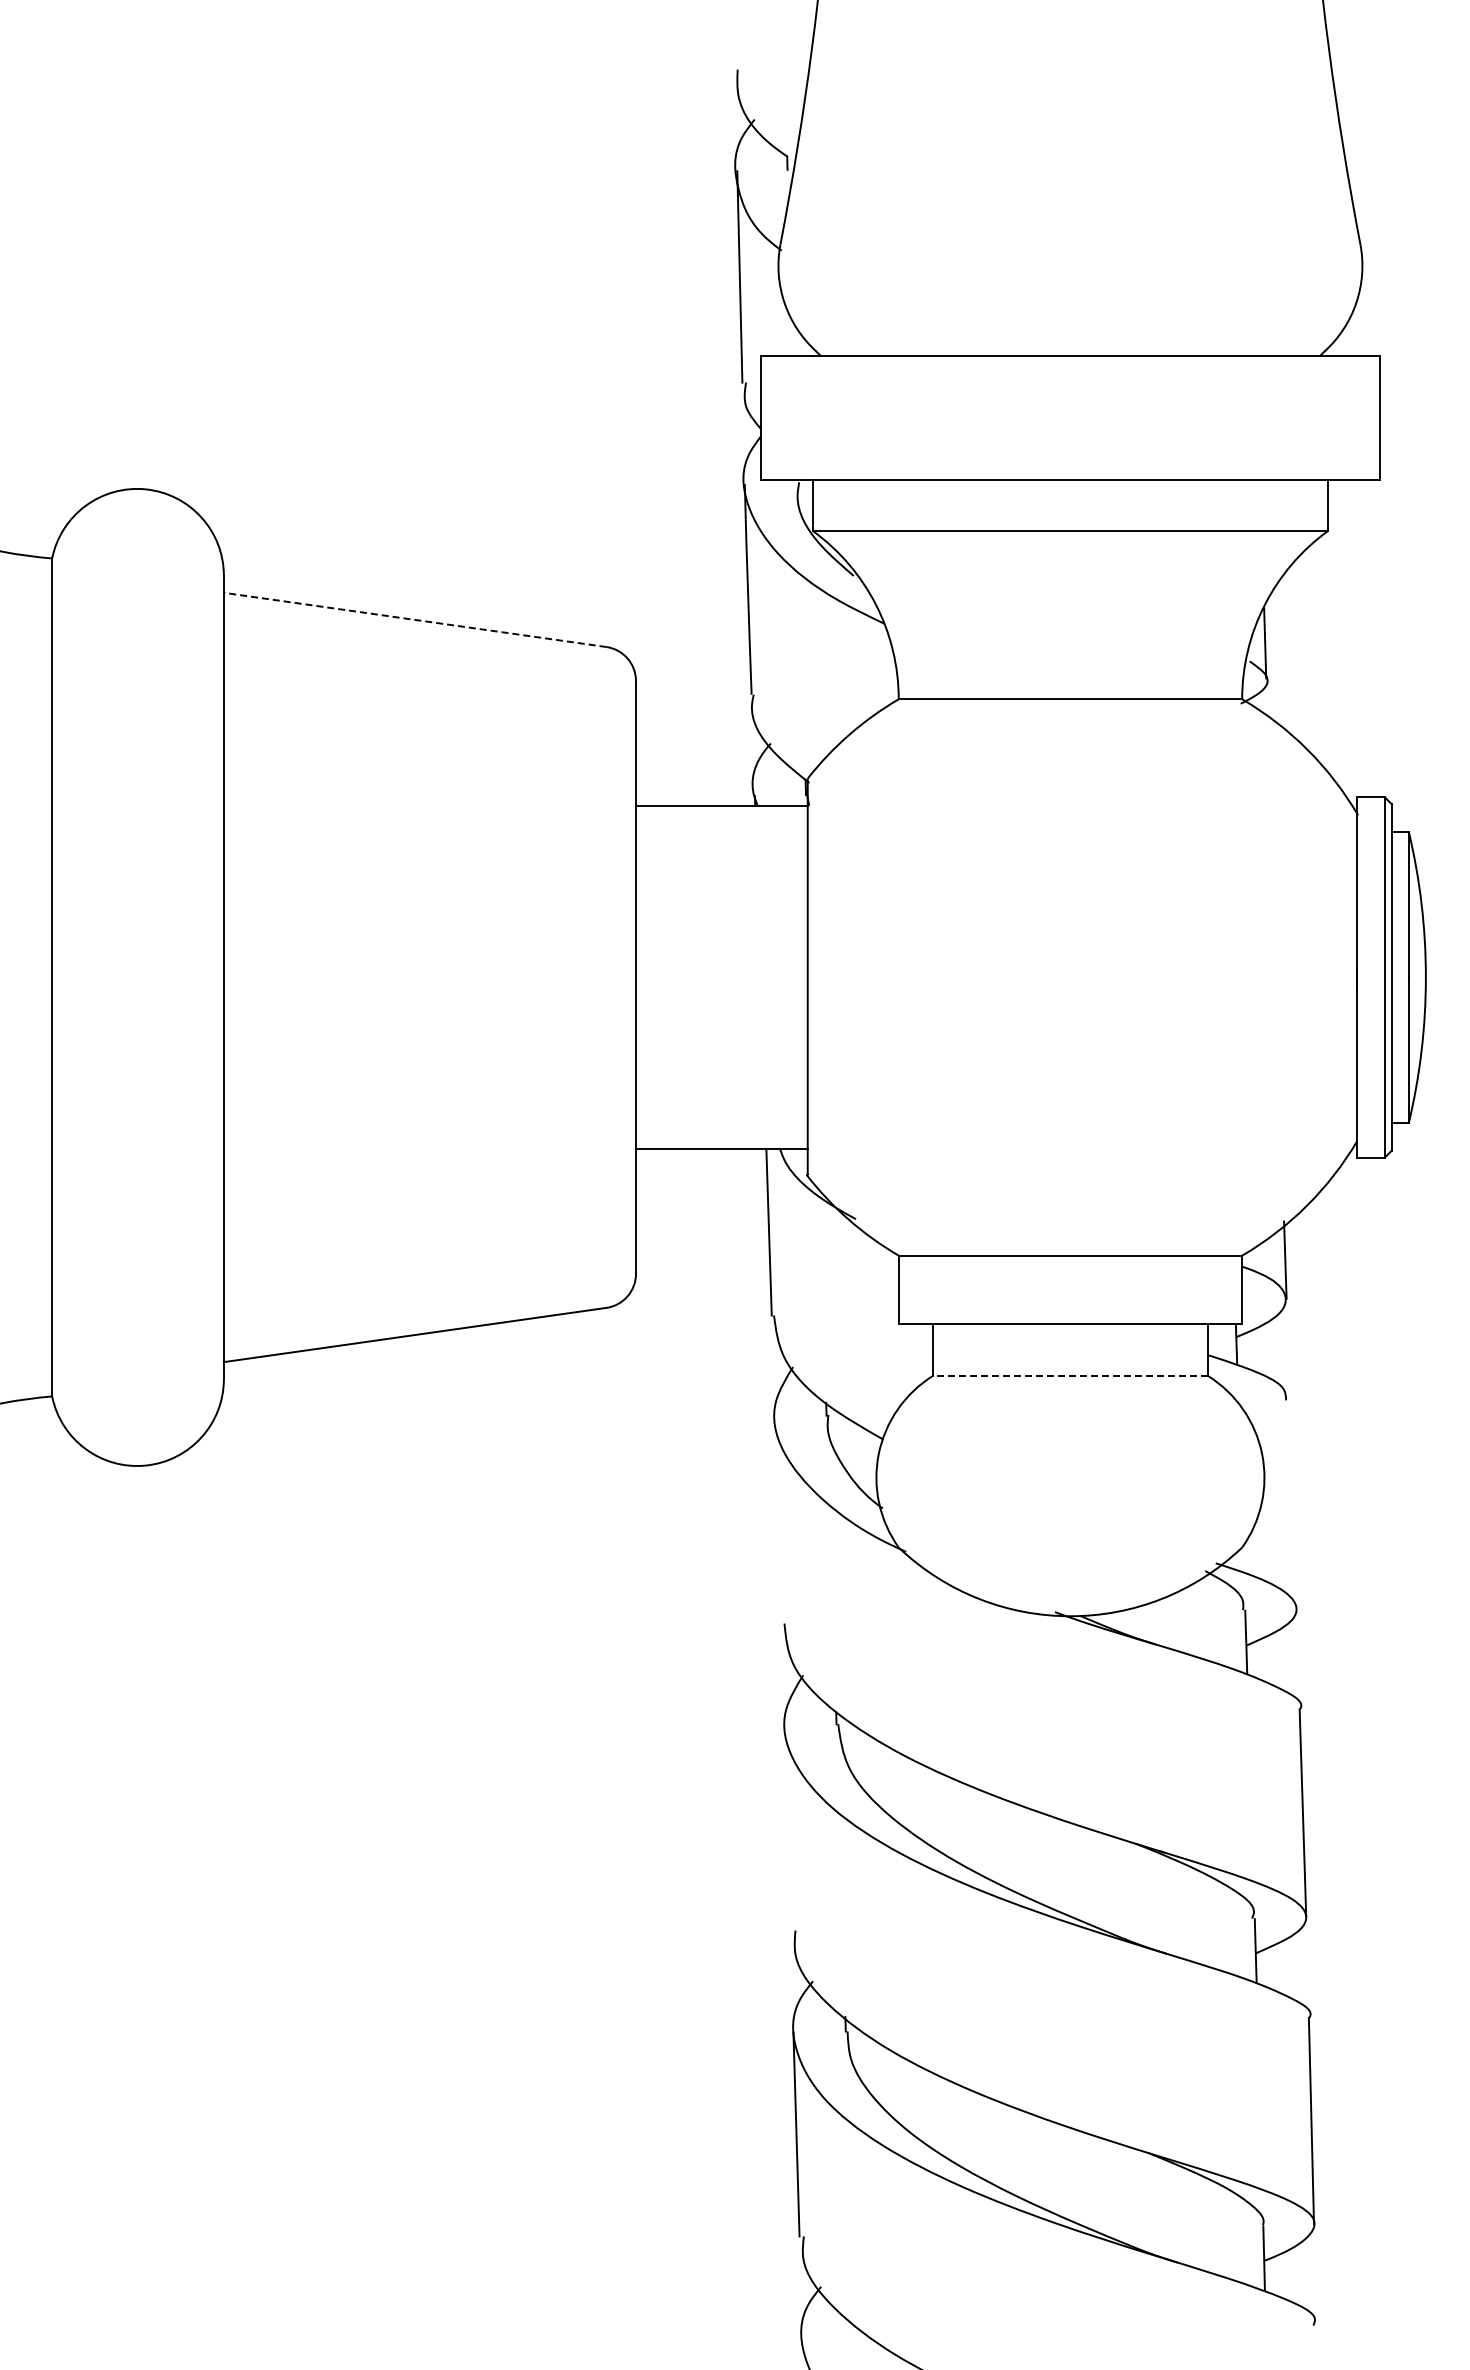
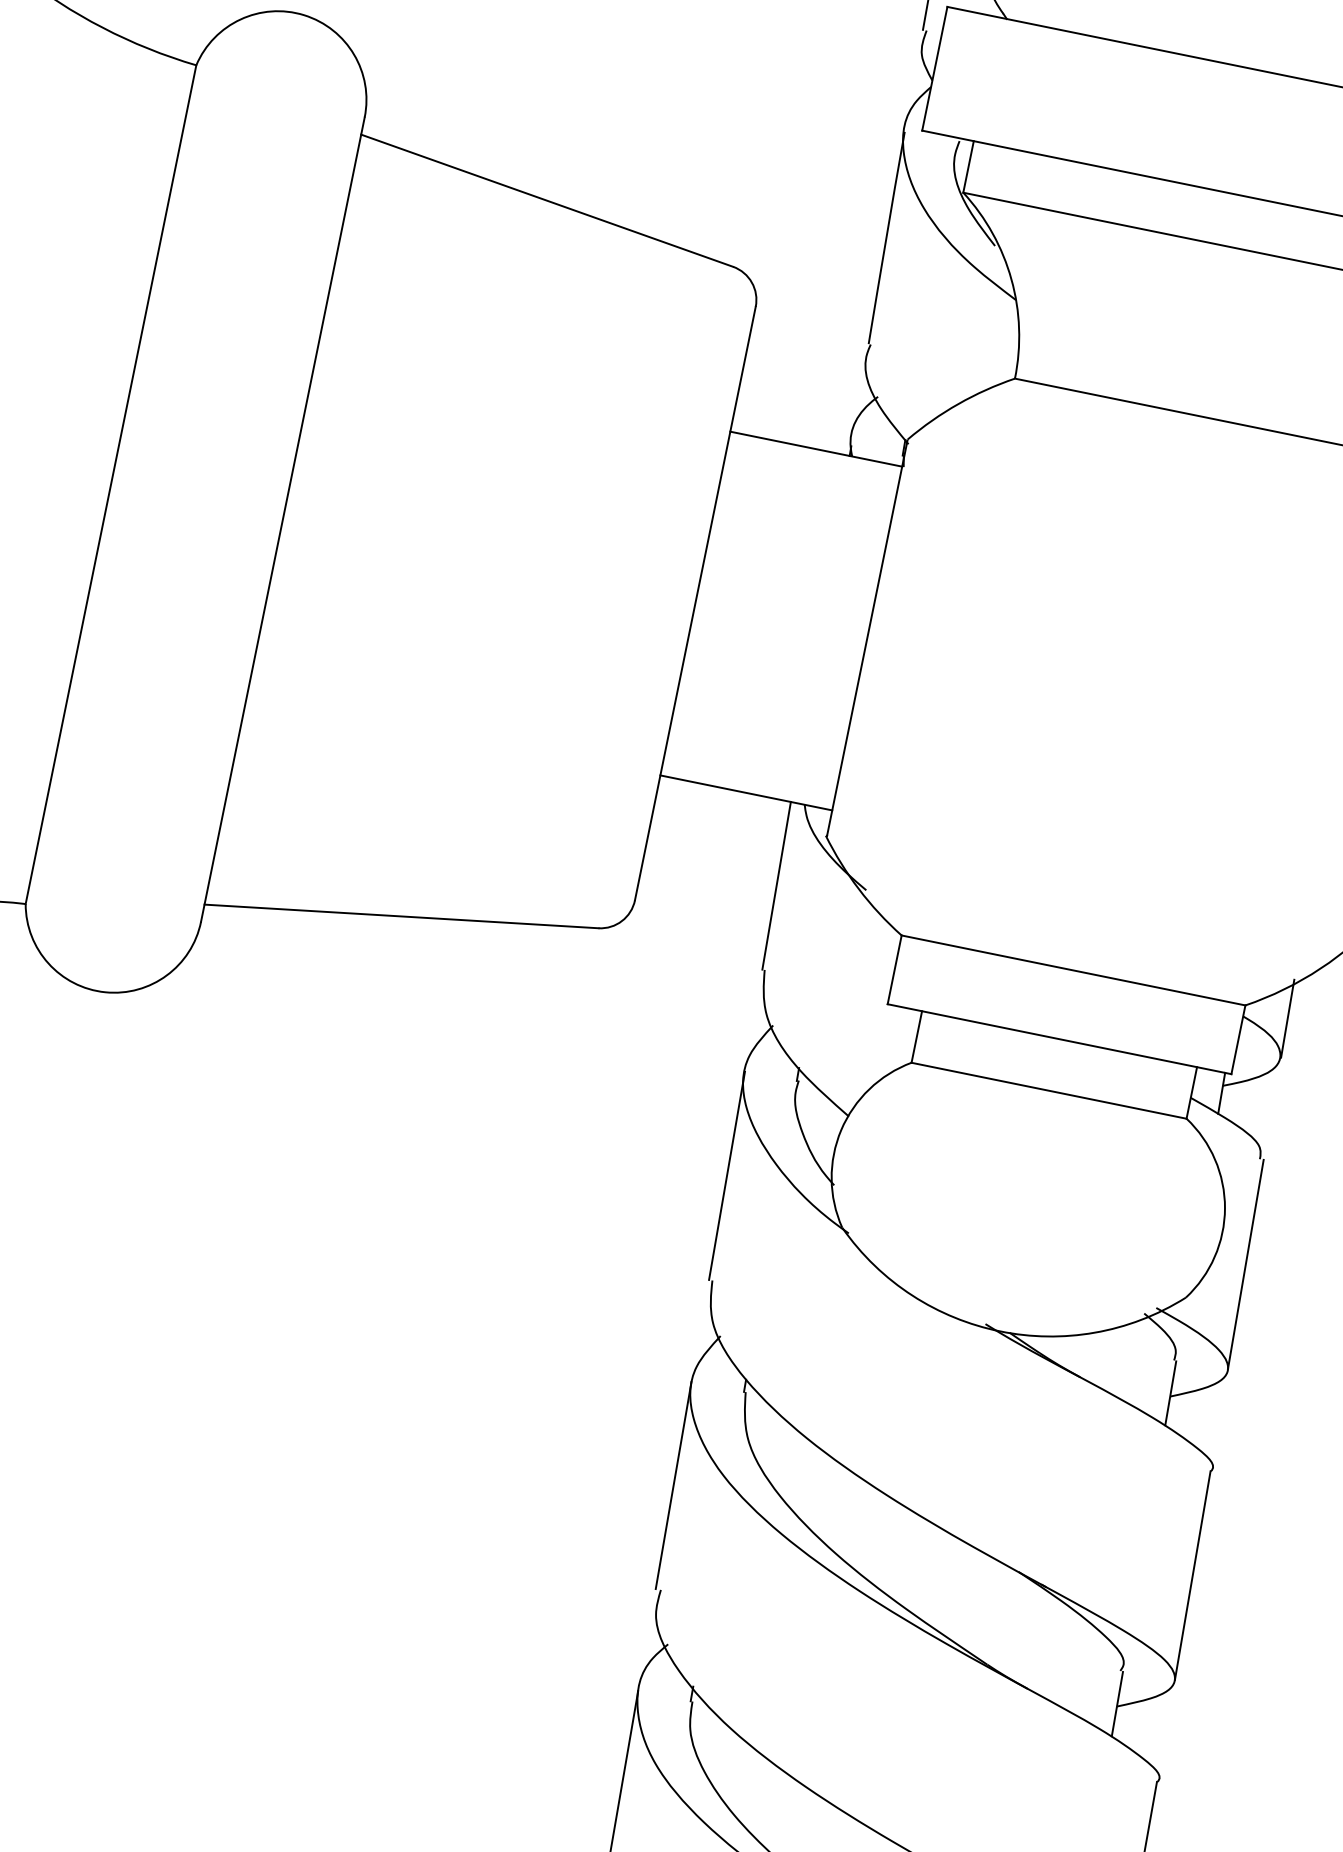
line: (414, 619) -> (546, 200), dashed -> solid
line: (1069, 1375) -> (1048, 1090), dashed -> solid
line: (1292, 1504) -> (1245, 1264), added
line: (778, 1520) -> (727, 1176), added
line: (787, 1827) -> (673, 1485), added

